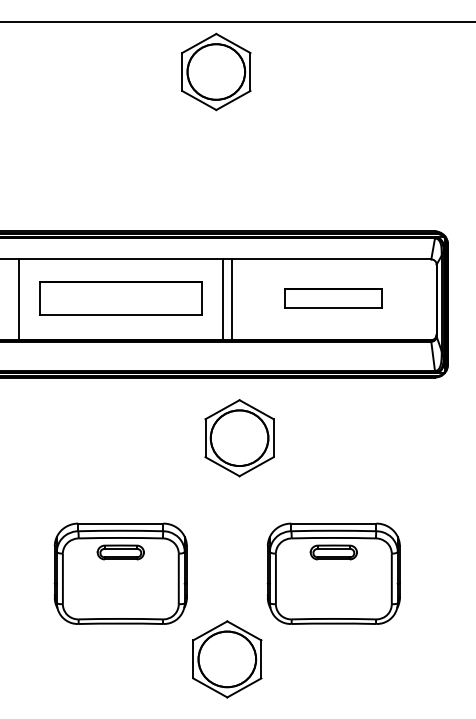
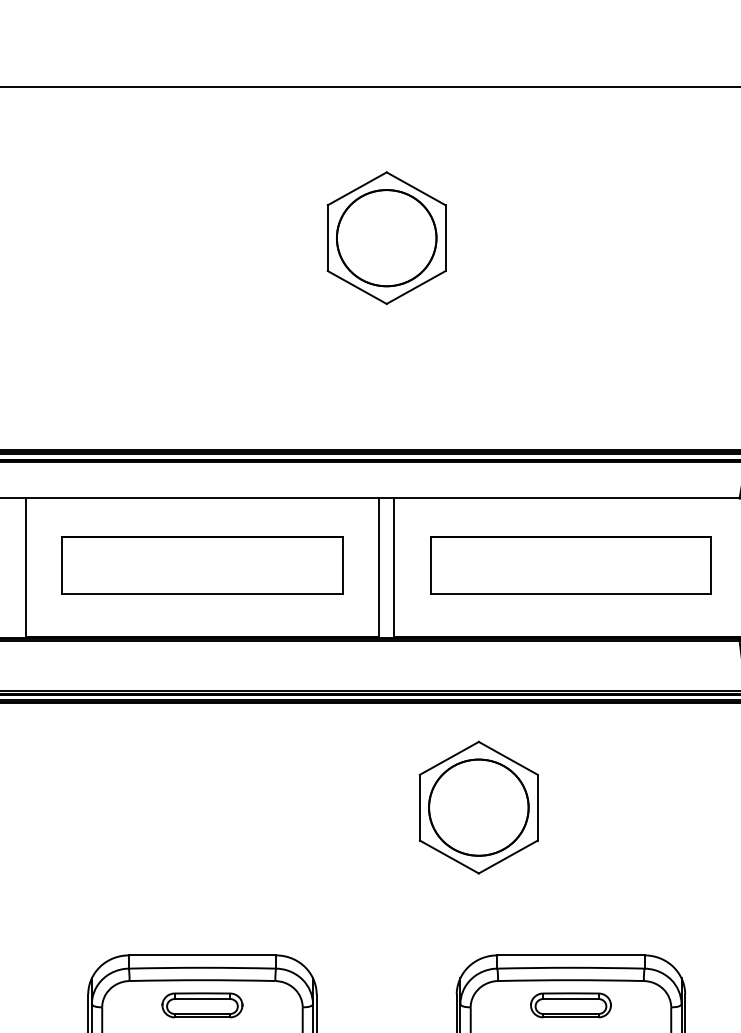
part: (216, 71) -> (386, 237), moved
part: (333, 298) -> (570, 565), size x1.67
part: (239, 438) -> (478, 808), moved

